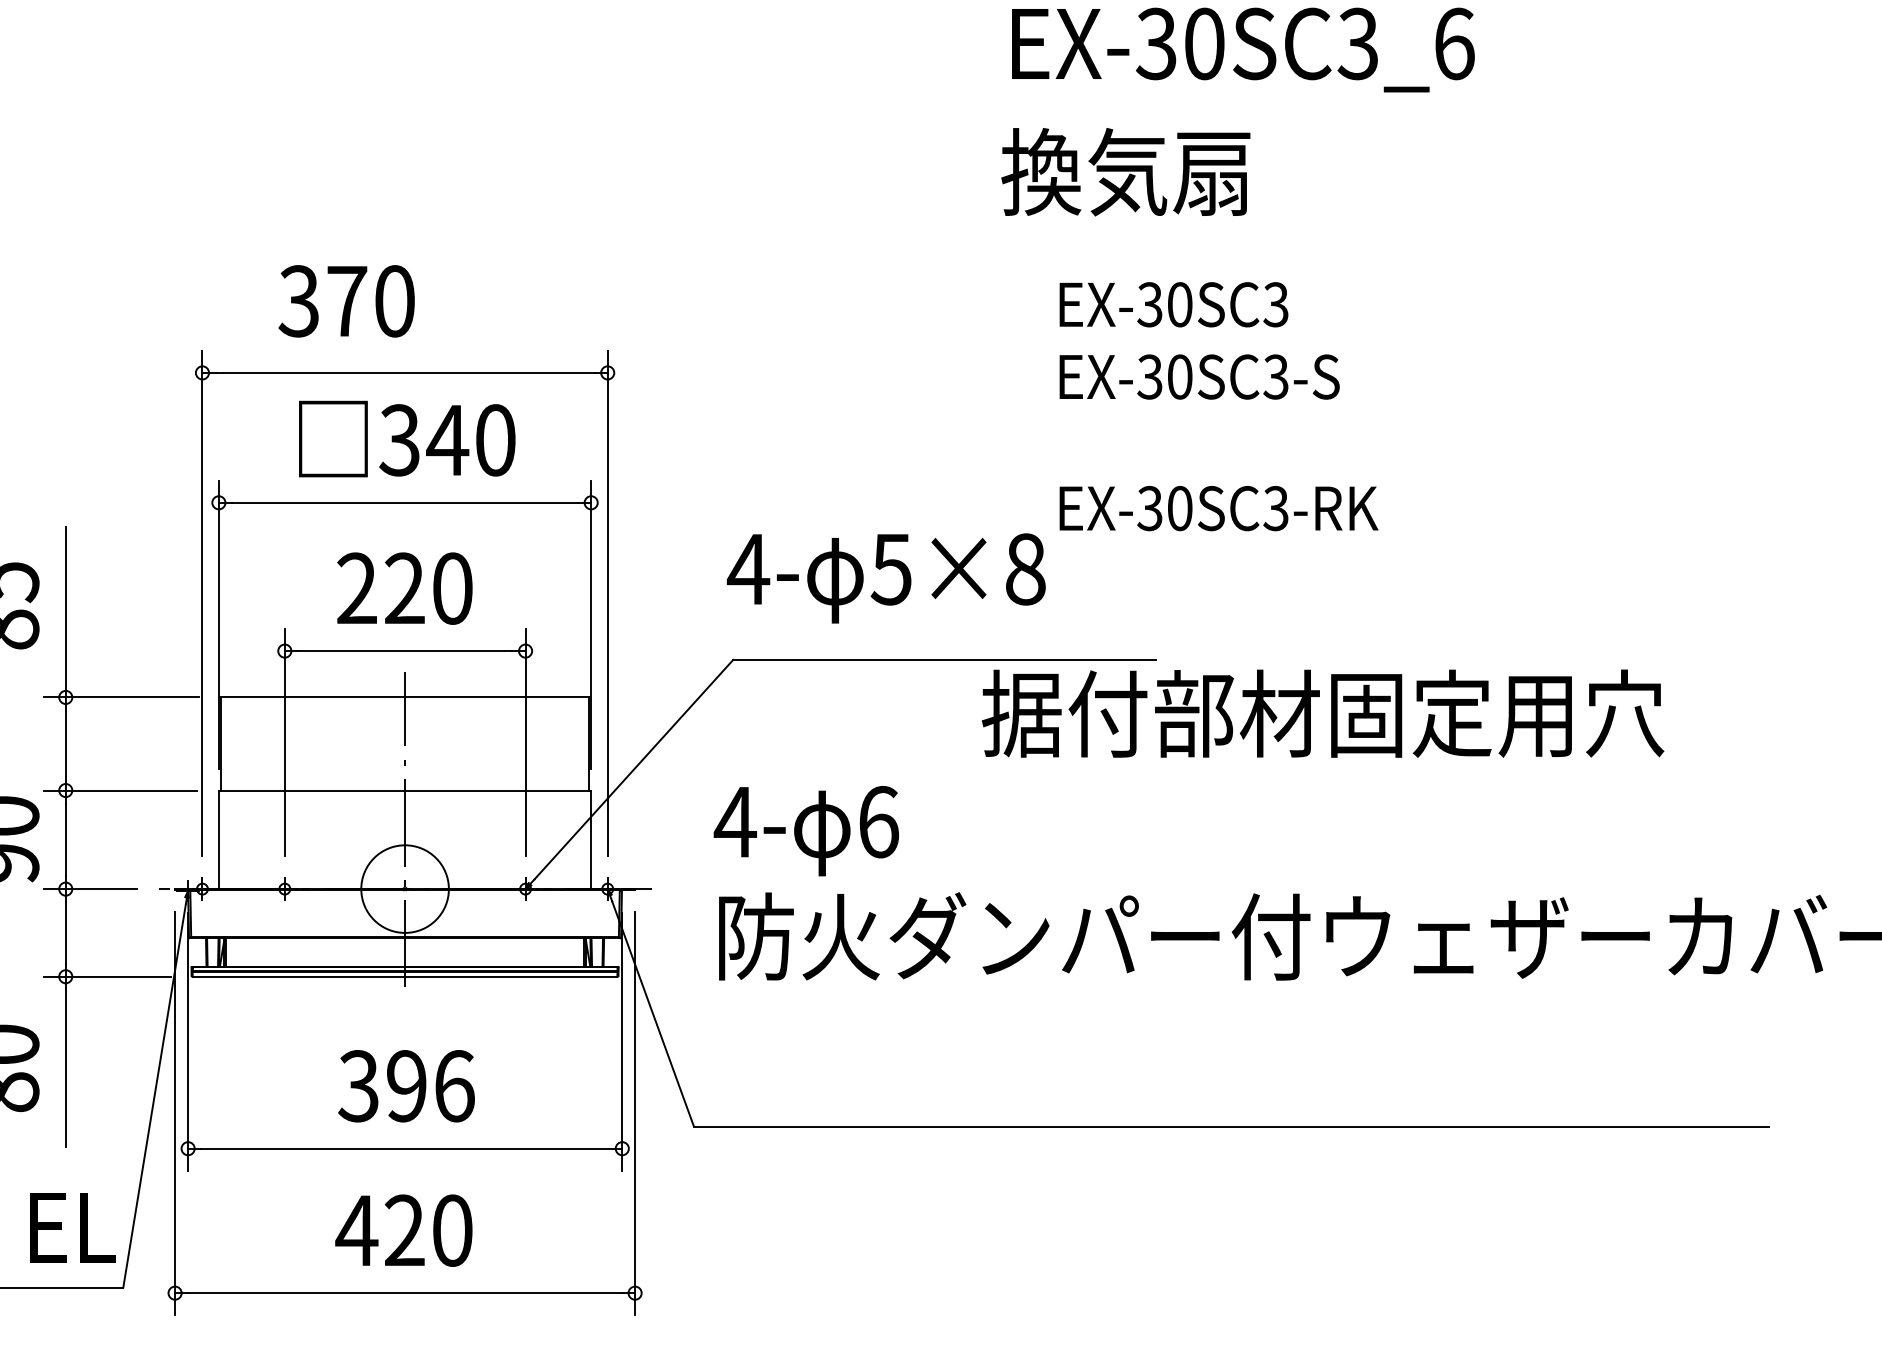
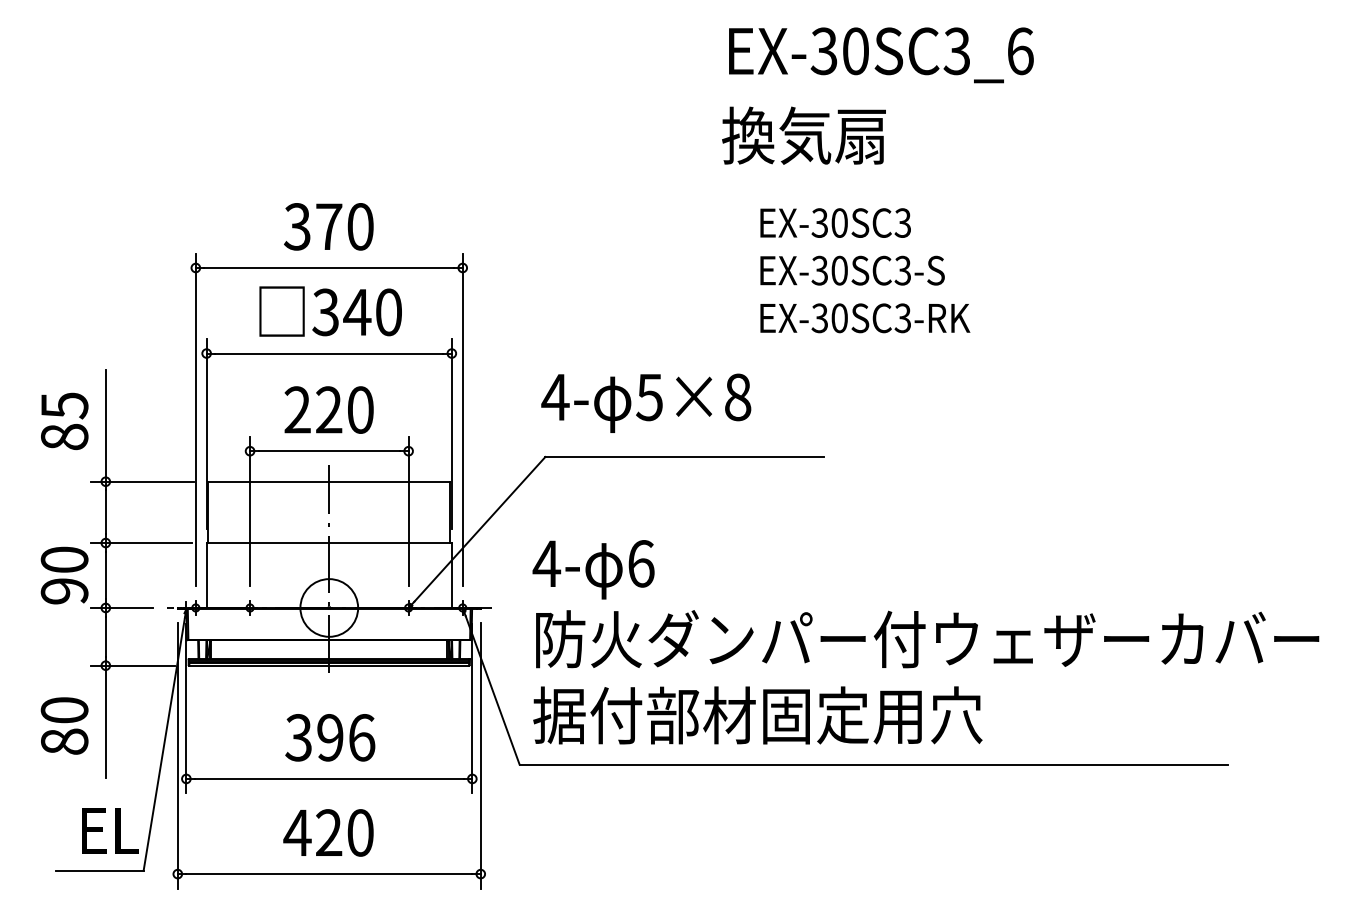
text: (346, 300) -> (328, 226), moved
text: (1219, 508) -> (865, 318), moved
text: (1322, 713) -> (757, 715), moved

